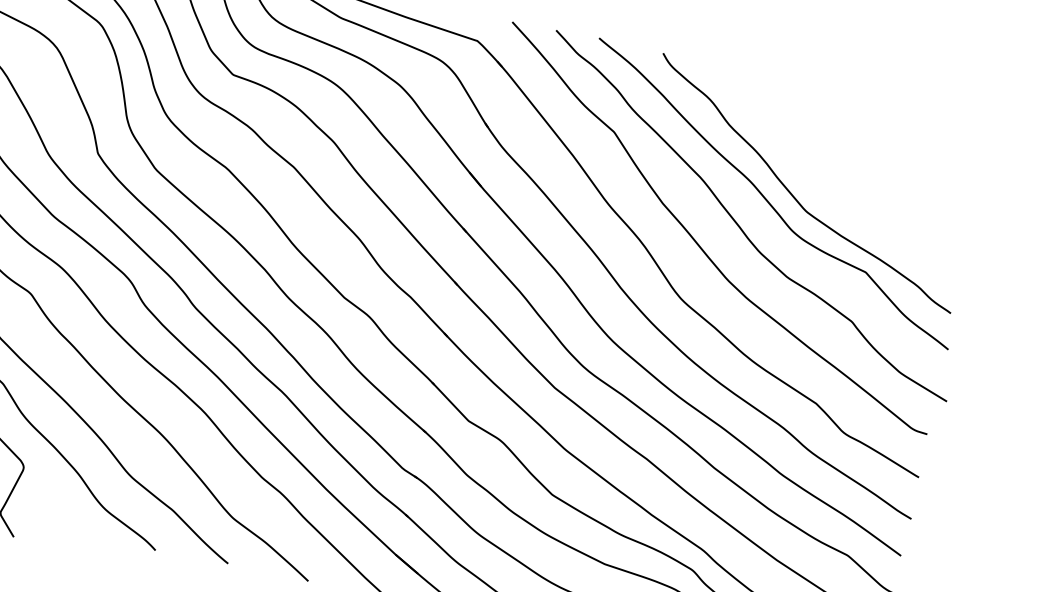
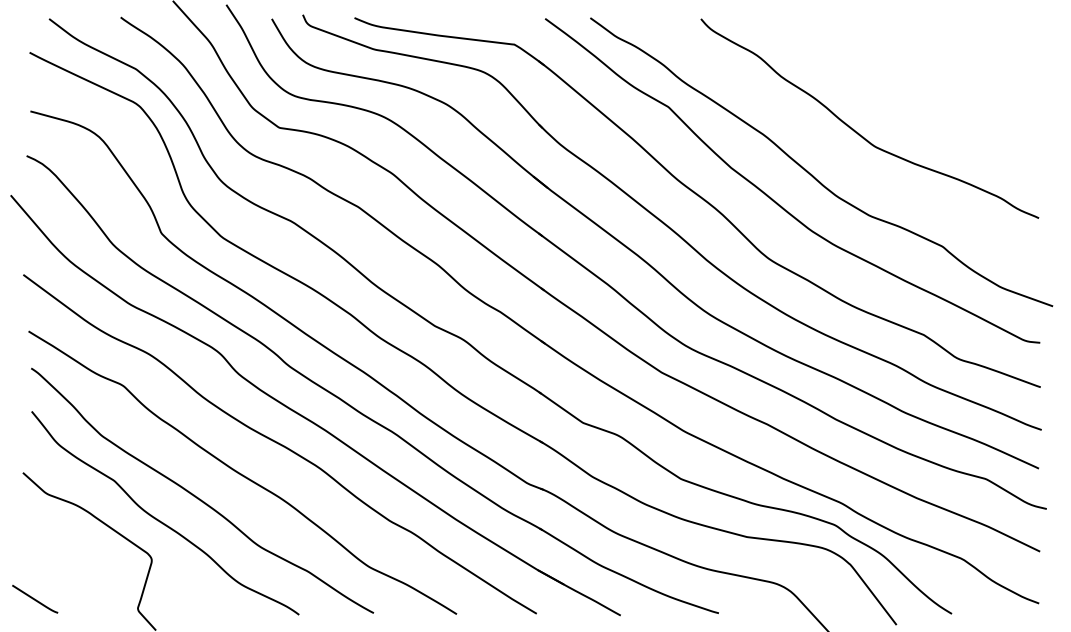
curve: (766, 198) -> (832, 141), removed

